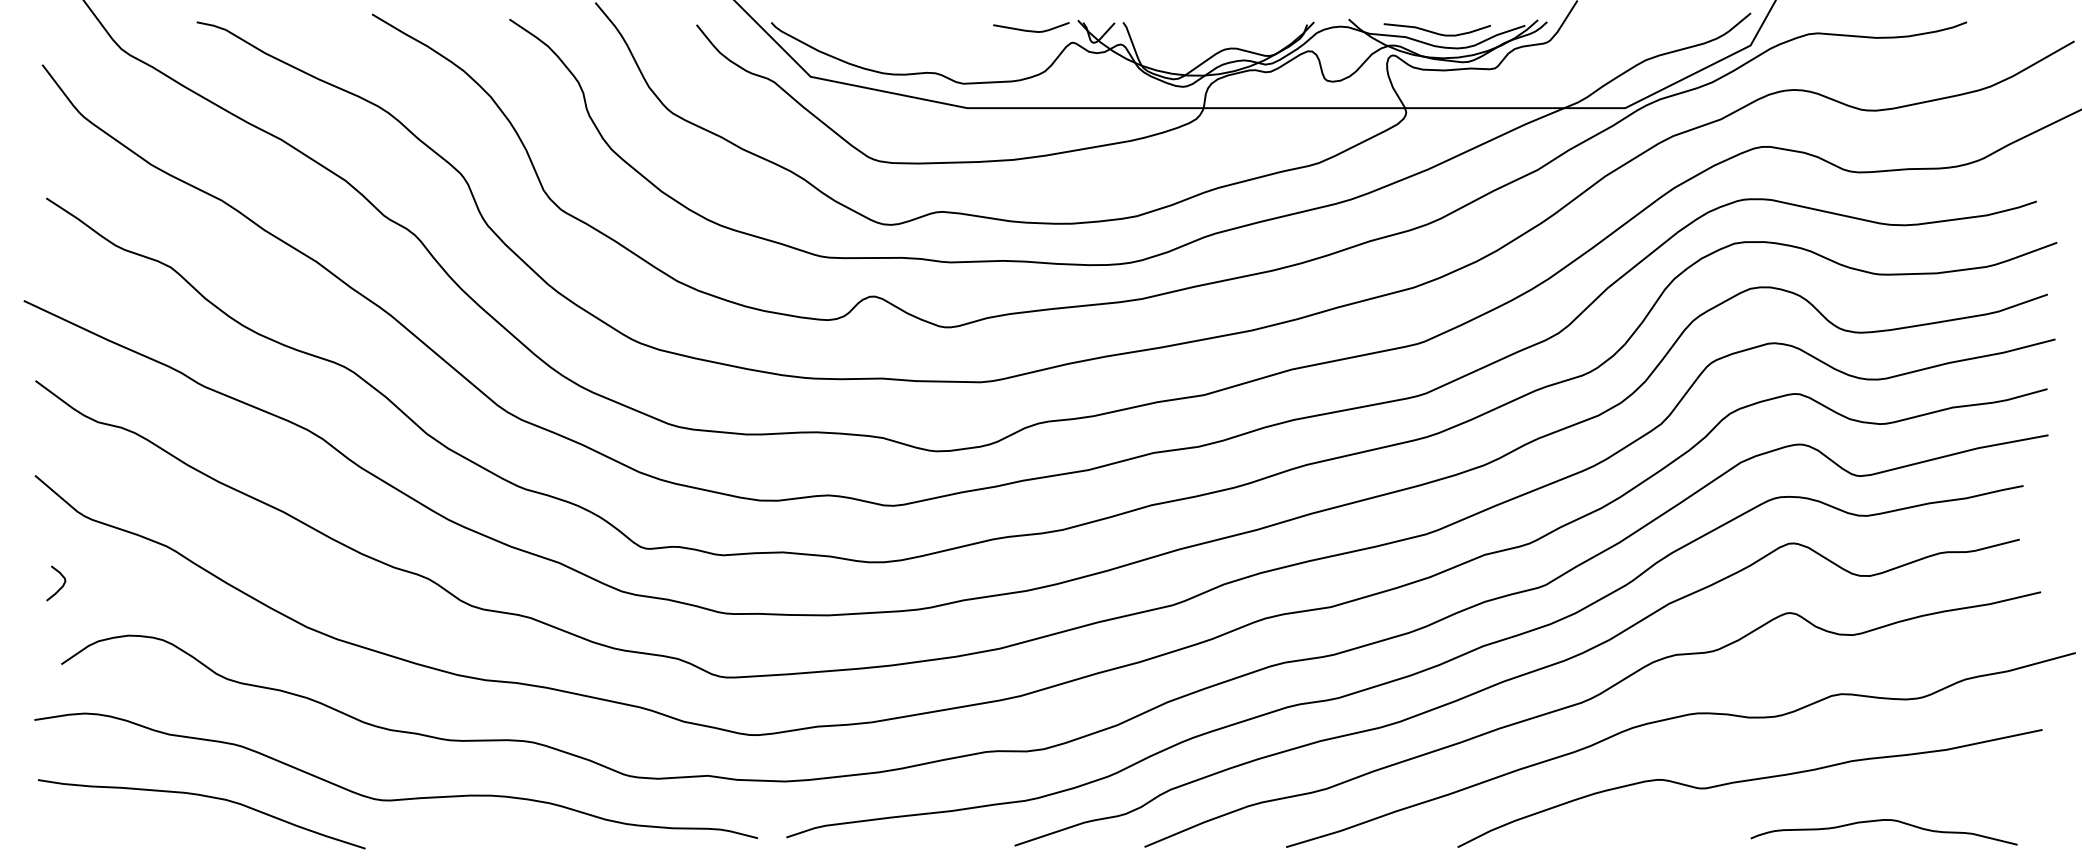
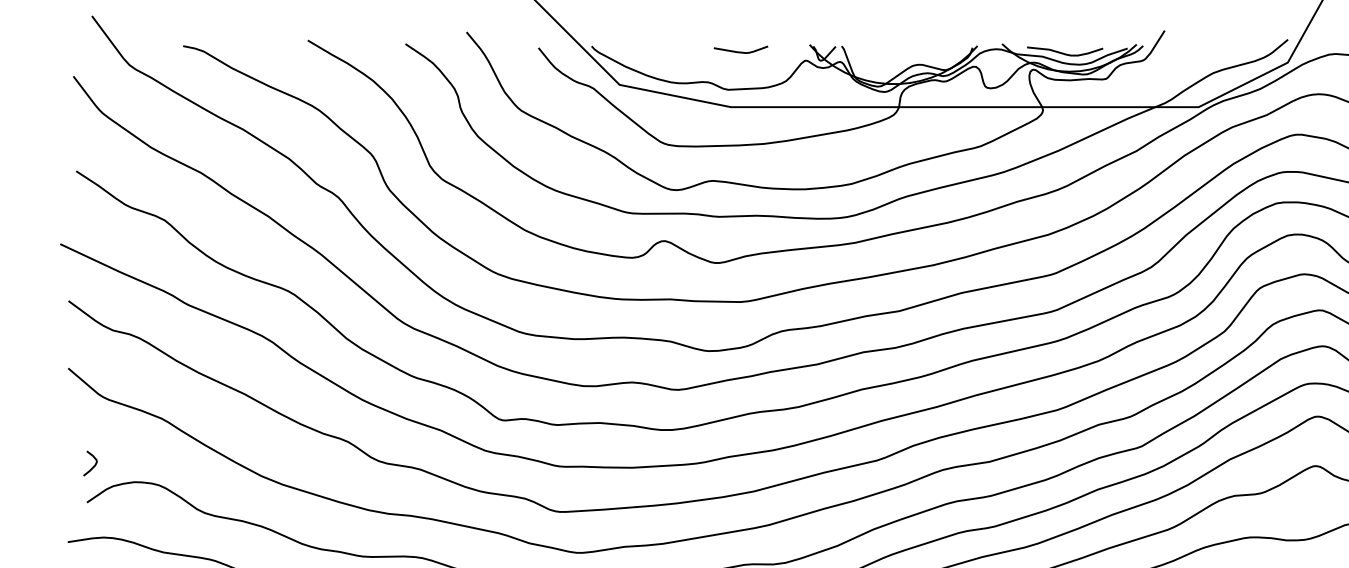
curve: (1031, 30) -> (741, 51), moved
curve: (60, 587) -> (93, 466), moved

